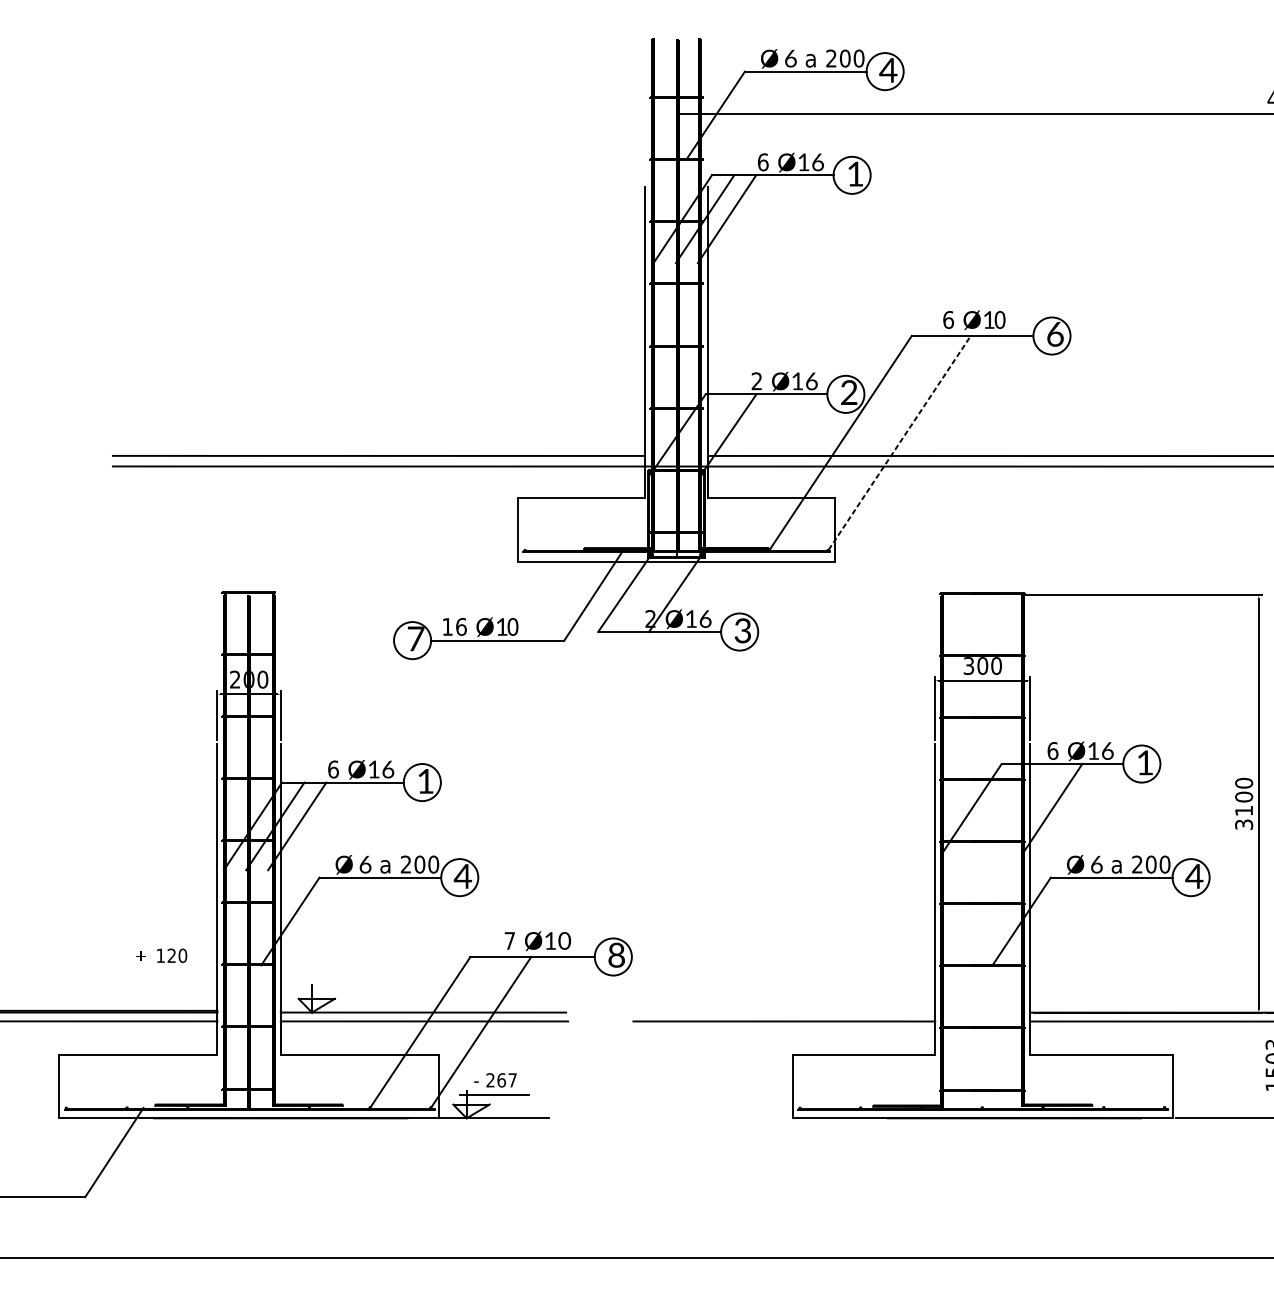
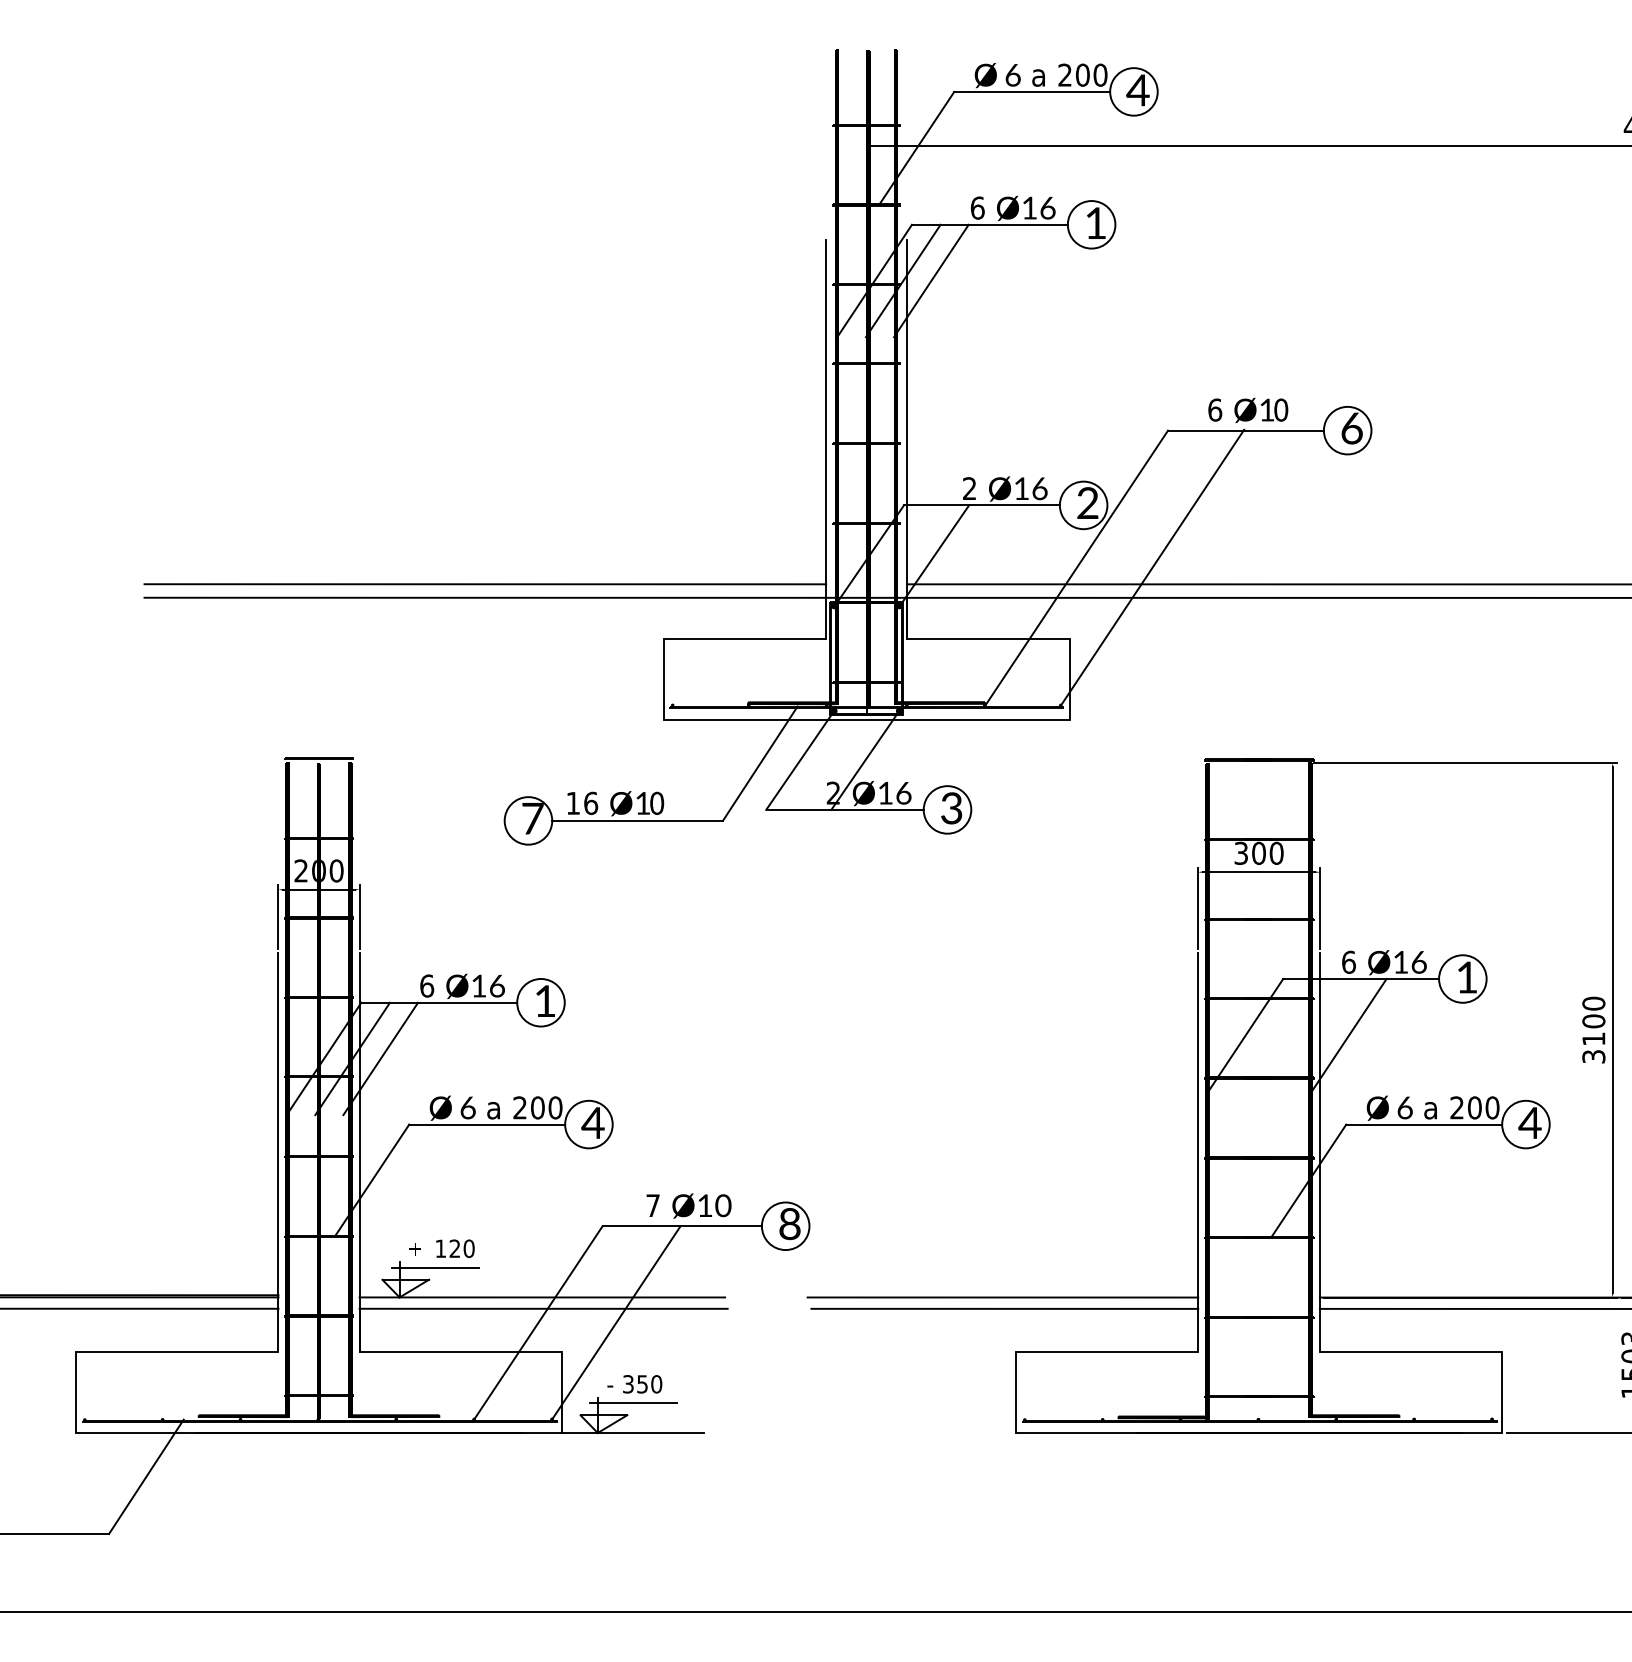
line: (899, 442) -> (1152, 567), dashed -> solid
text: (161, 955) -> (441, 1248), moved
line: (339, 989) -> (434, 1267), added
line: (782, 1012) -> (1002, 1297), added
text: (501, 1080) -> (642, 1384), 267 -> 350

